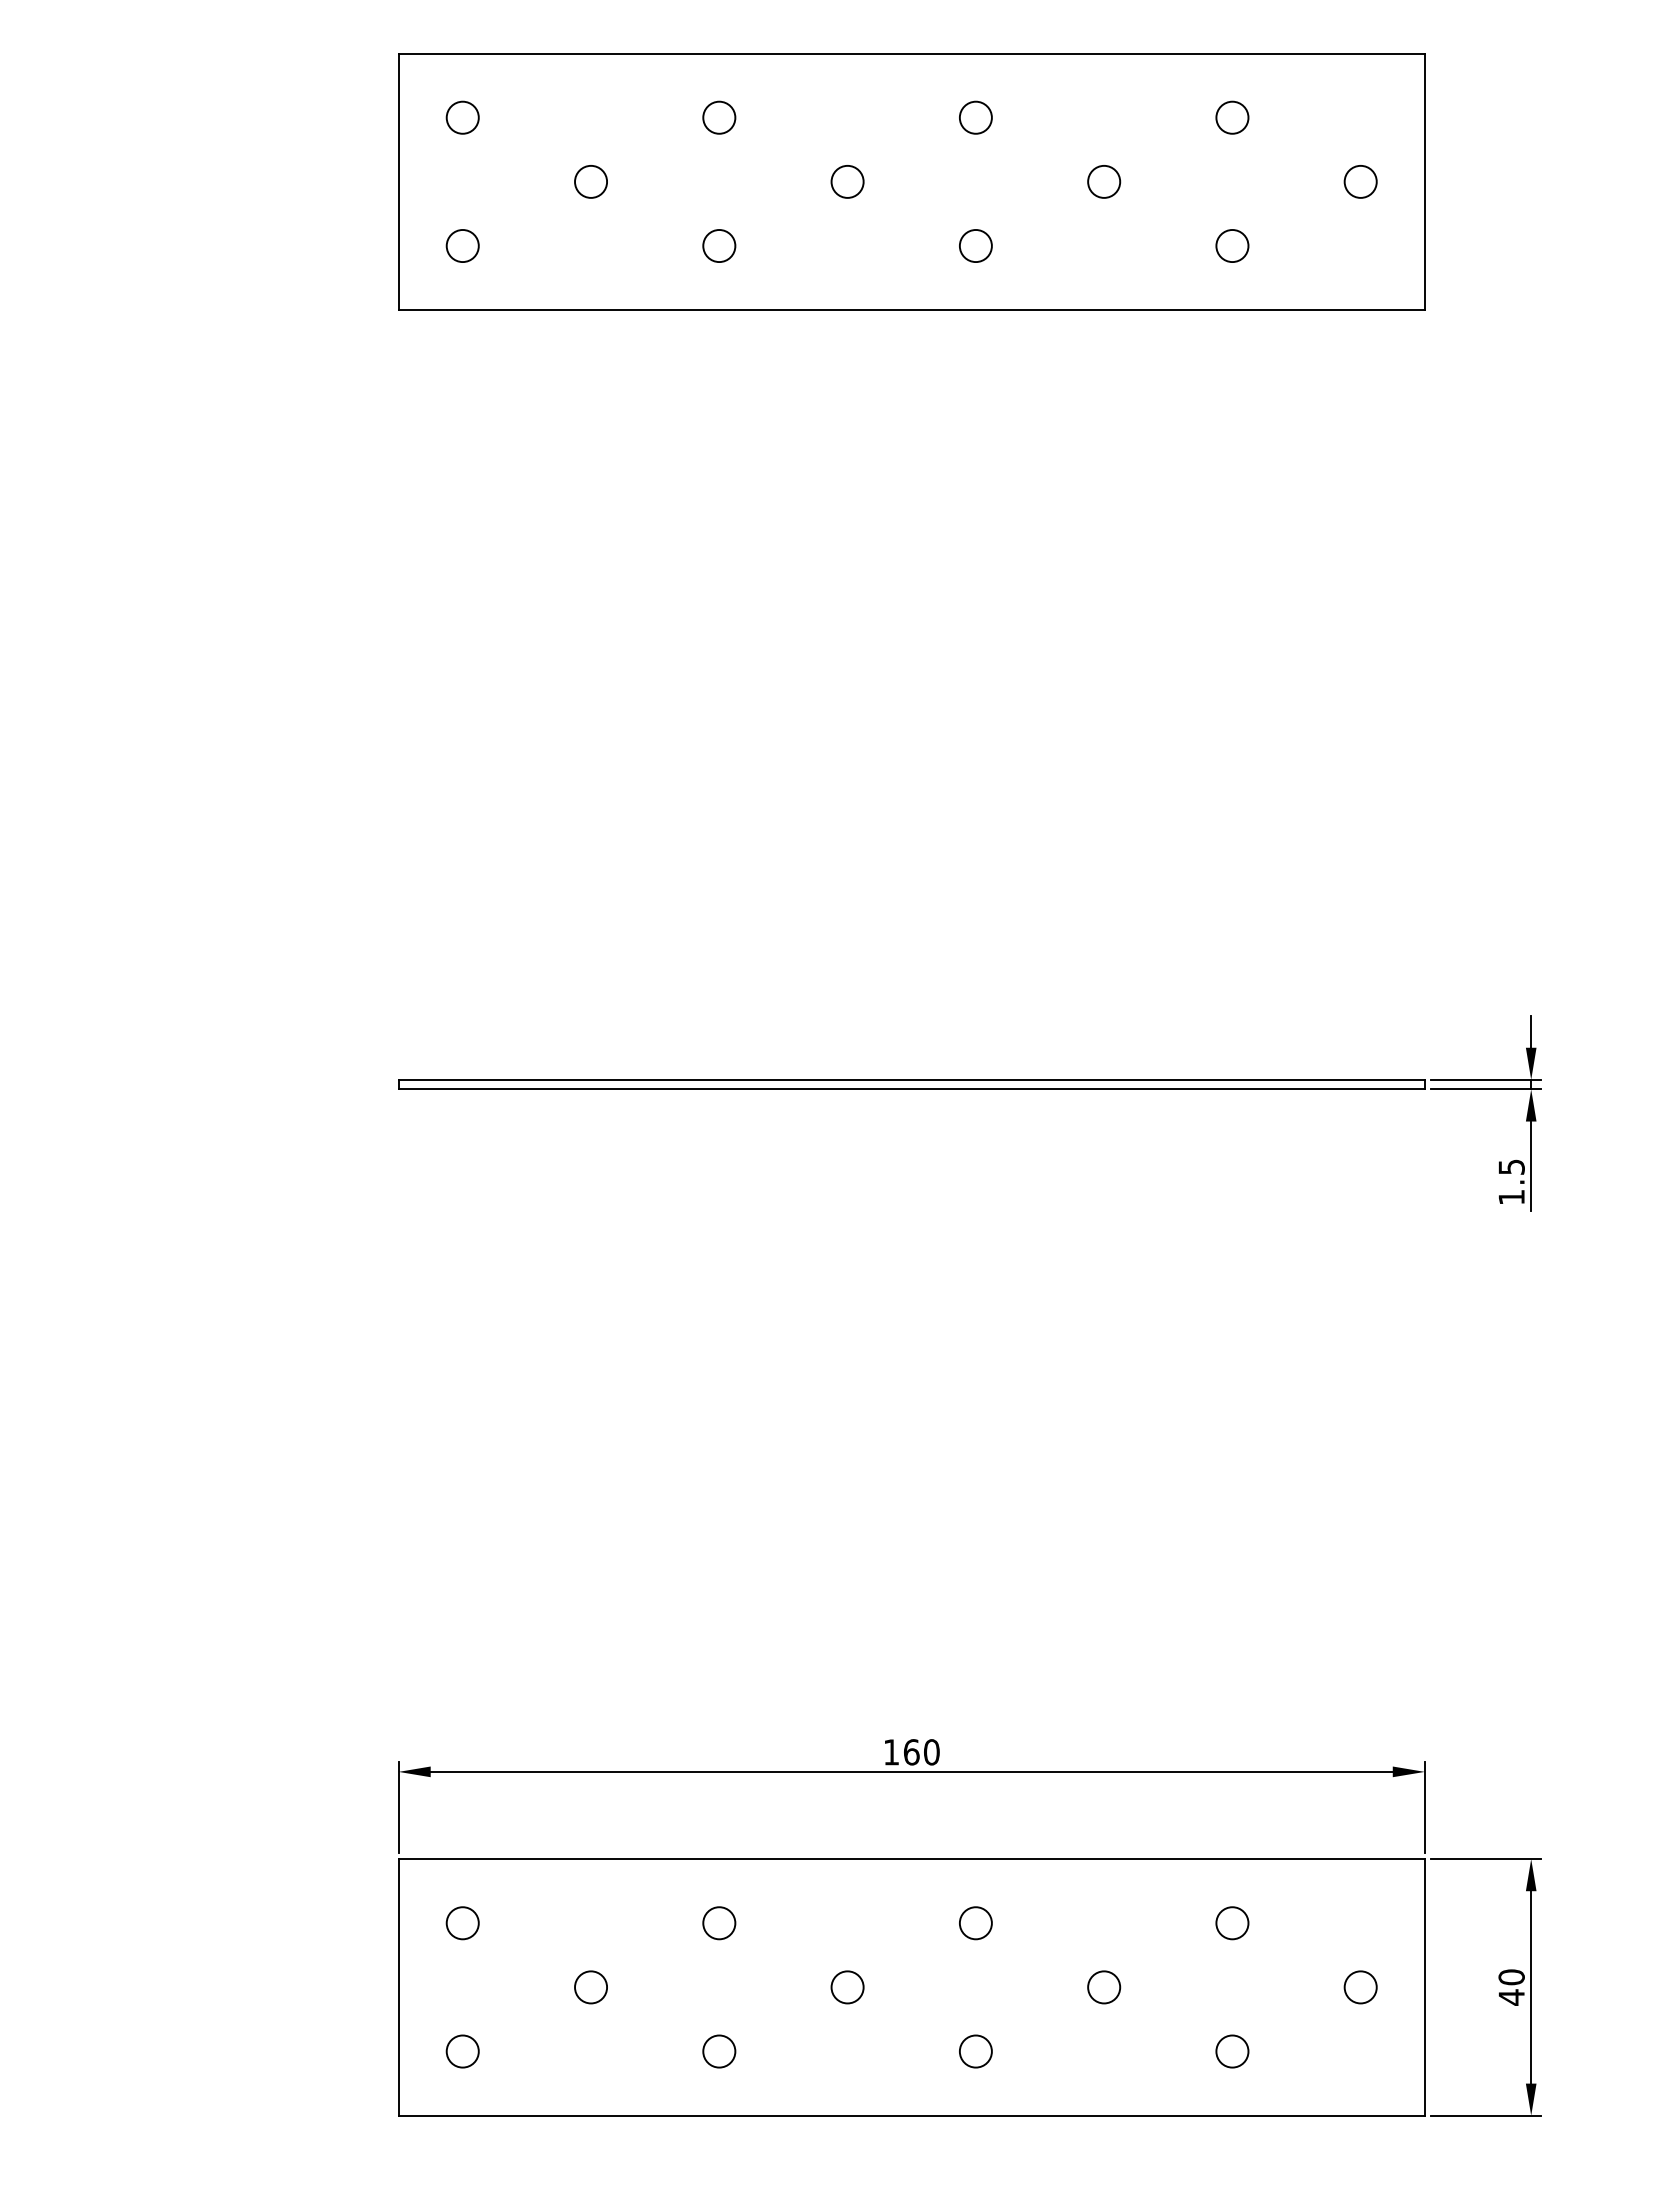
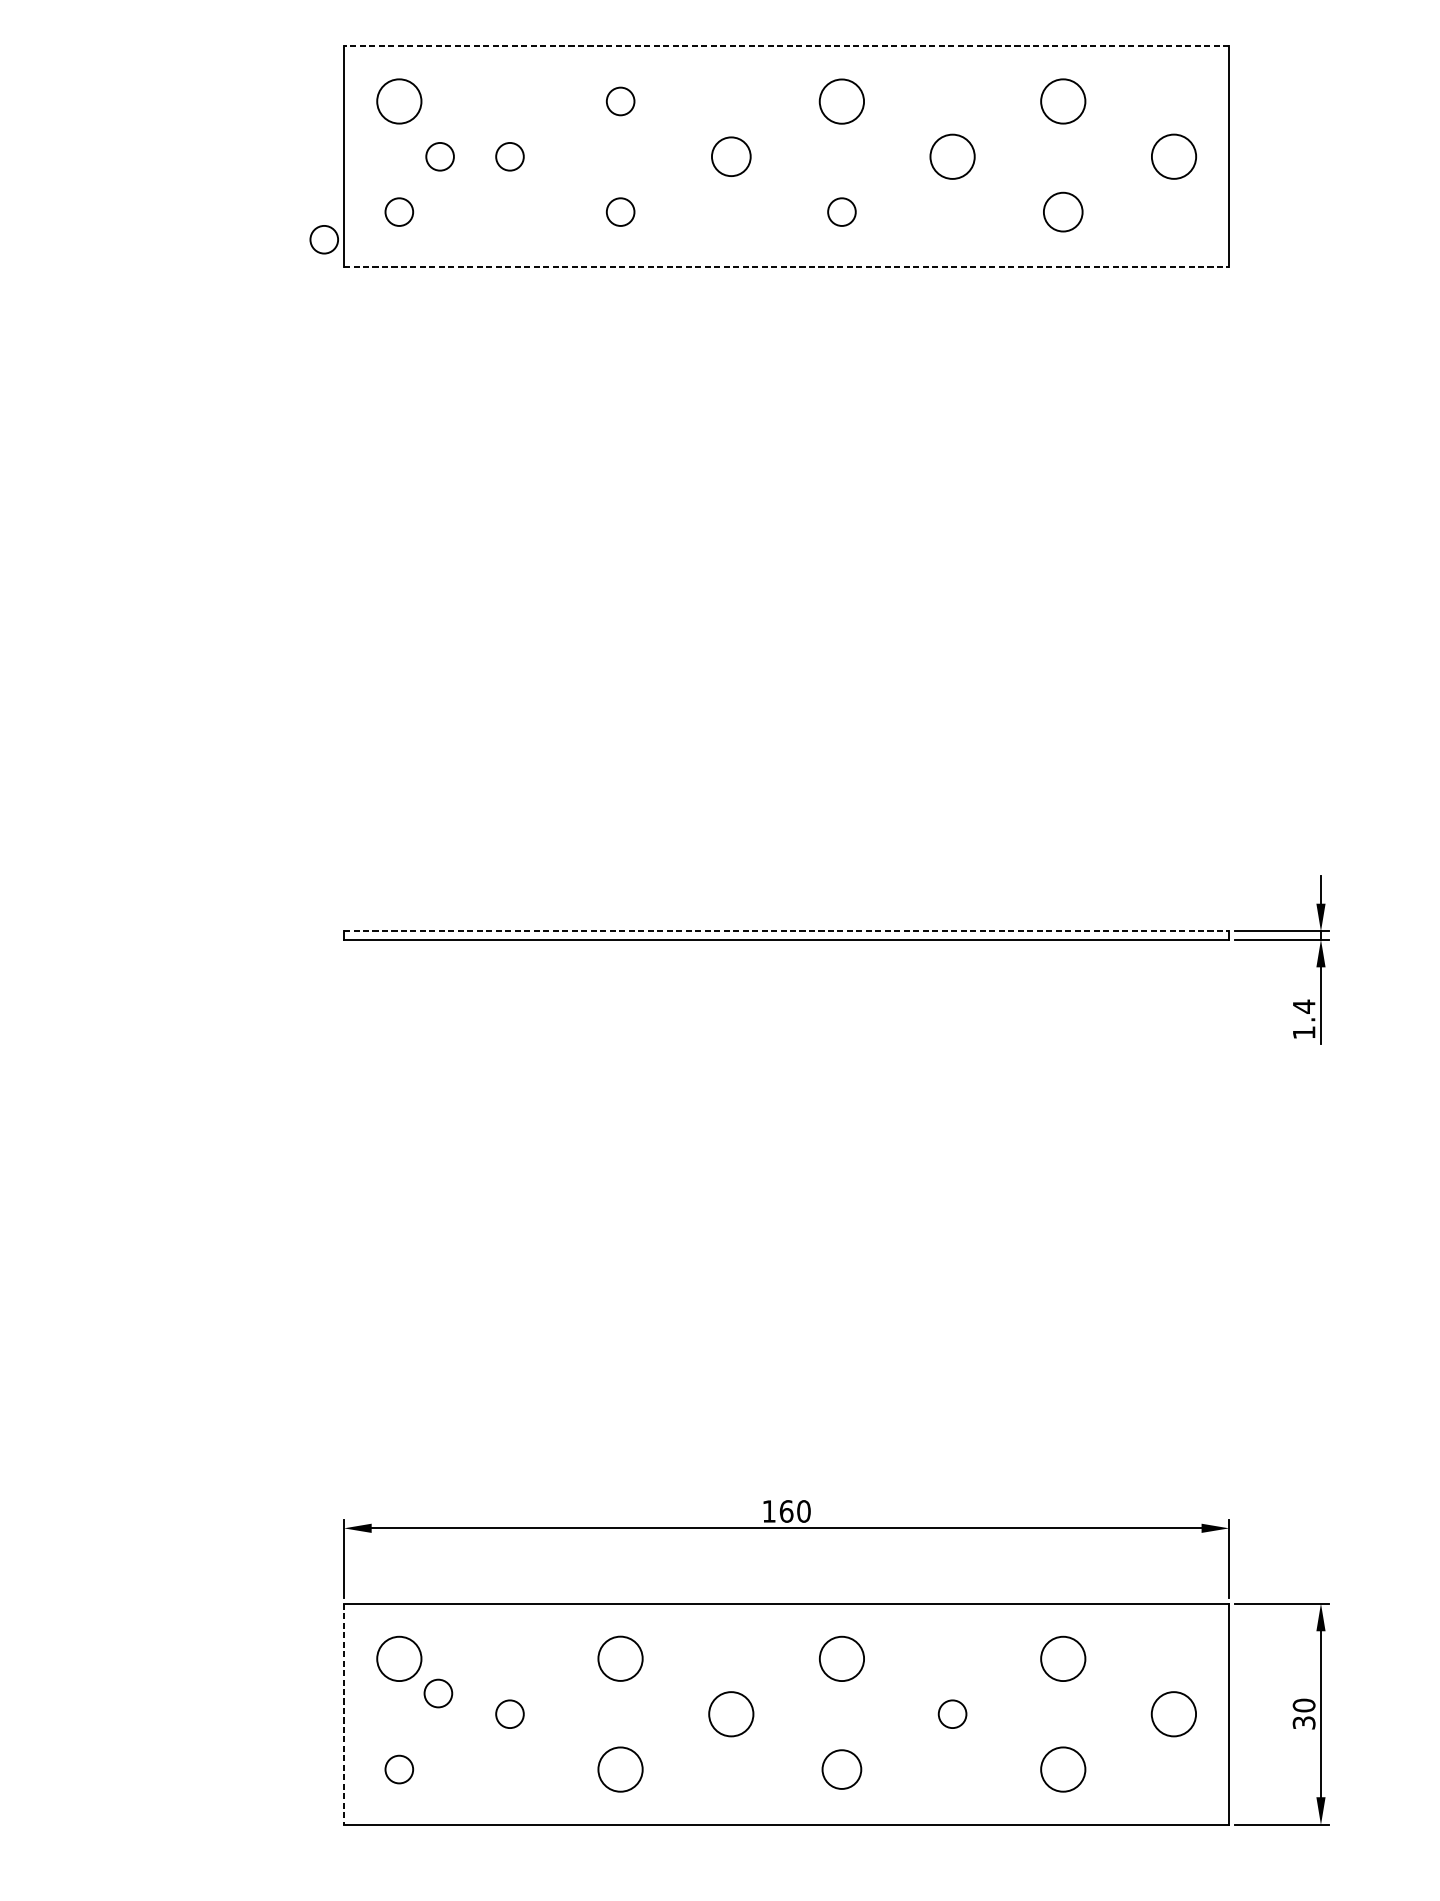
line: (911, 53) -> (786, 46), solid -> dashed
circle: (462, 117) -> (399, 101), size x1.6
circle: (975, 117) -> (841, 101), size x1.6
circle: (1232, 117) -> (1063, 101), size x1.6
circle: (509, 181) -> (439, 156), added
circle: (847, 181) -> (731, 156), size x1.4
circle: (1104, 181) -> (952, 156), size x1.6
circle: (1360, 181) -> (1173, 156), size x1.6
circle: (1232, 245) -> (1063, 211), size x1.4
circle: (375, 277) -> (324, 239), added
line: (912, 310) -> (787, 267), solid -> dashed
line: (912, 1079) -> (787, 931), solid -> dashed
text: (1511, 1166) -> (1303, 1006), 1.5 -> 1.4
circle: (462, 1923) -> (399, 1659), size x1.6
circle: (719, 1923) -> (620, 1659), size x1.6
circle: (975, 1923) -> (841, 1659), size x1.6
circle: (1232, 1923) -> (1063, 1659), size x1.6
circle: (507, 1963) -> (437, 1693), added
line: (398, 1987) -> (343, 1714), solid -> dashed
circle: (847, 1987) -> (731, 1714), size x1.6
circle: (1360, 1987) -> (1173, 1714), size x1.6
text: (1511, 1997) -> (1303, 1722), 40 -> 30
circle: (719, 2051) -> (620, 1769), size x1.6
circle: (975, 2051) -> (841, 1769), size x1.4
circle: (1232, 2051) -> (1063, 1769), size x1.6

